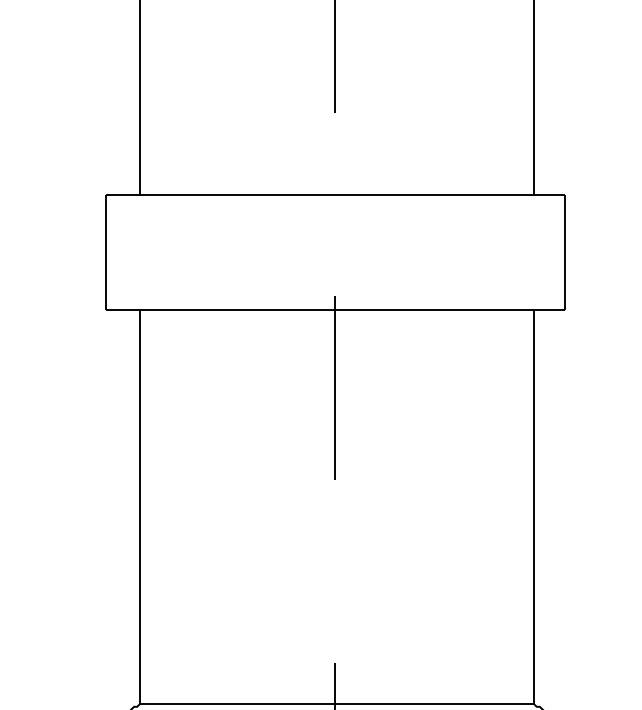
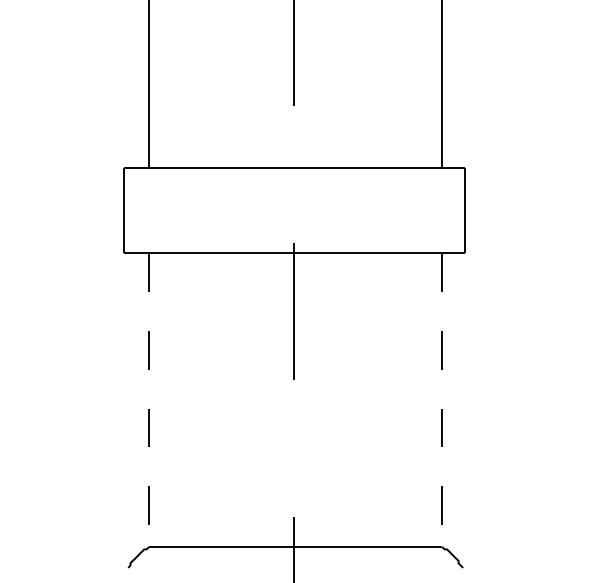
line: (141, 507) -> (149, 400), solid -> dashed
line: (533, 507) -> (442, 400), solid -> dashed

